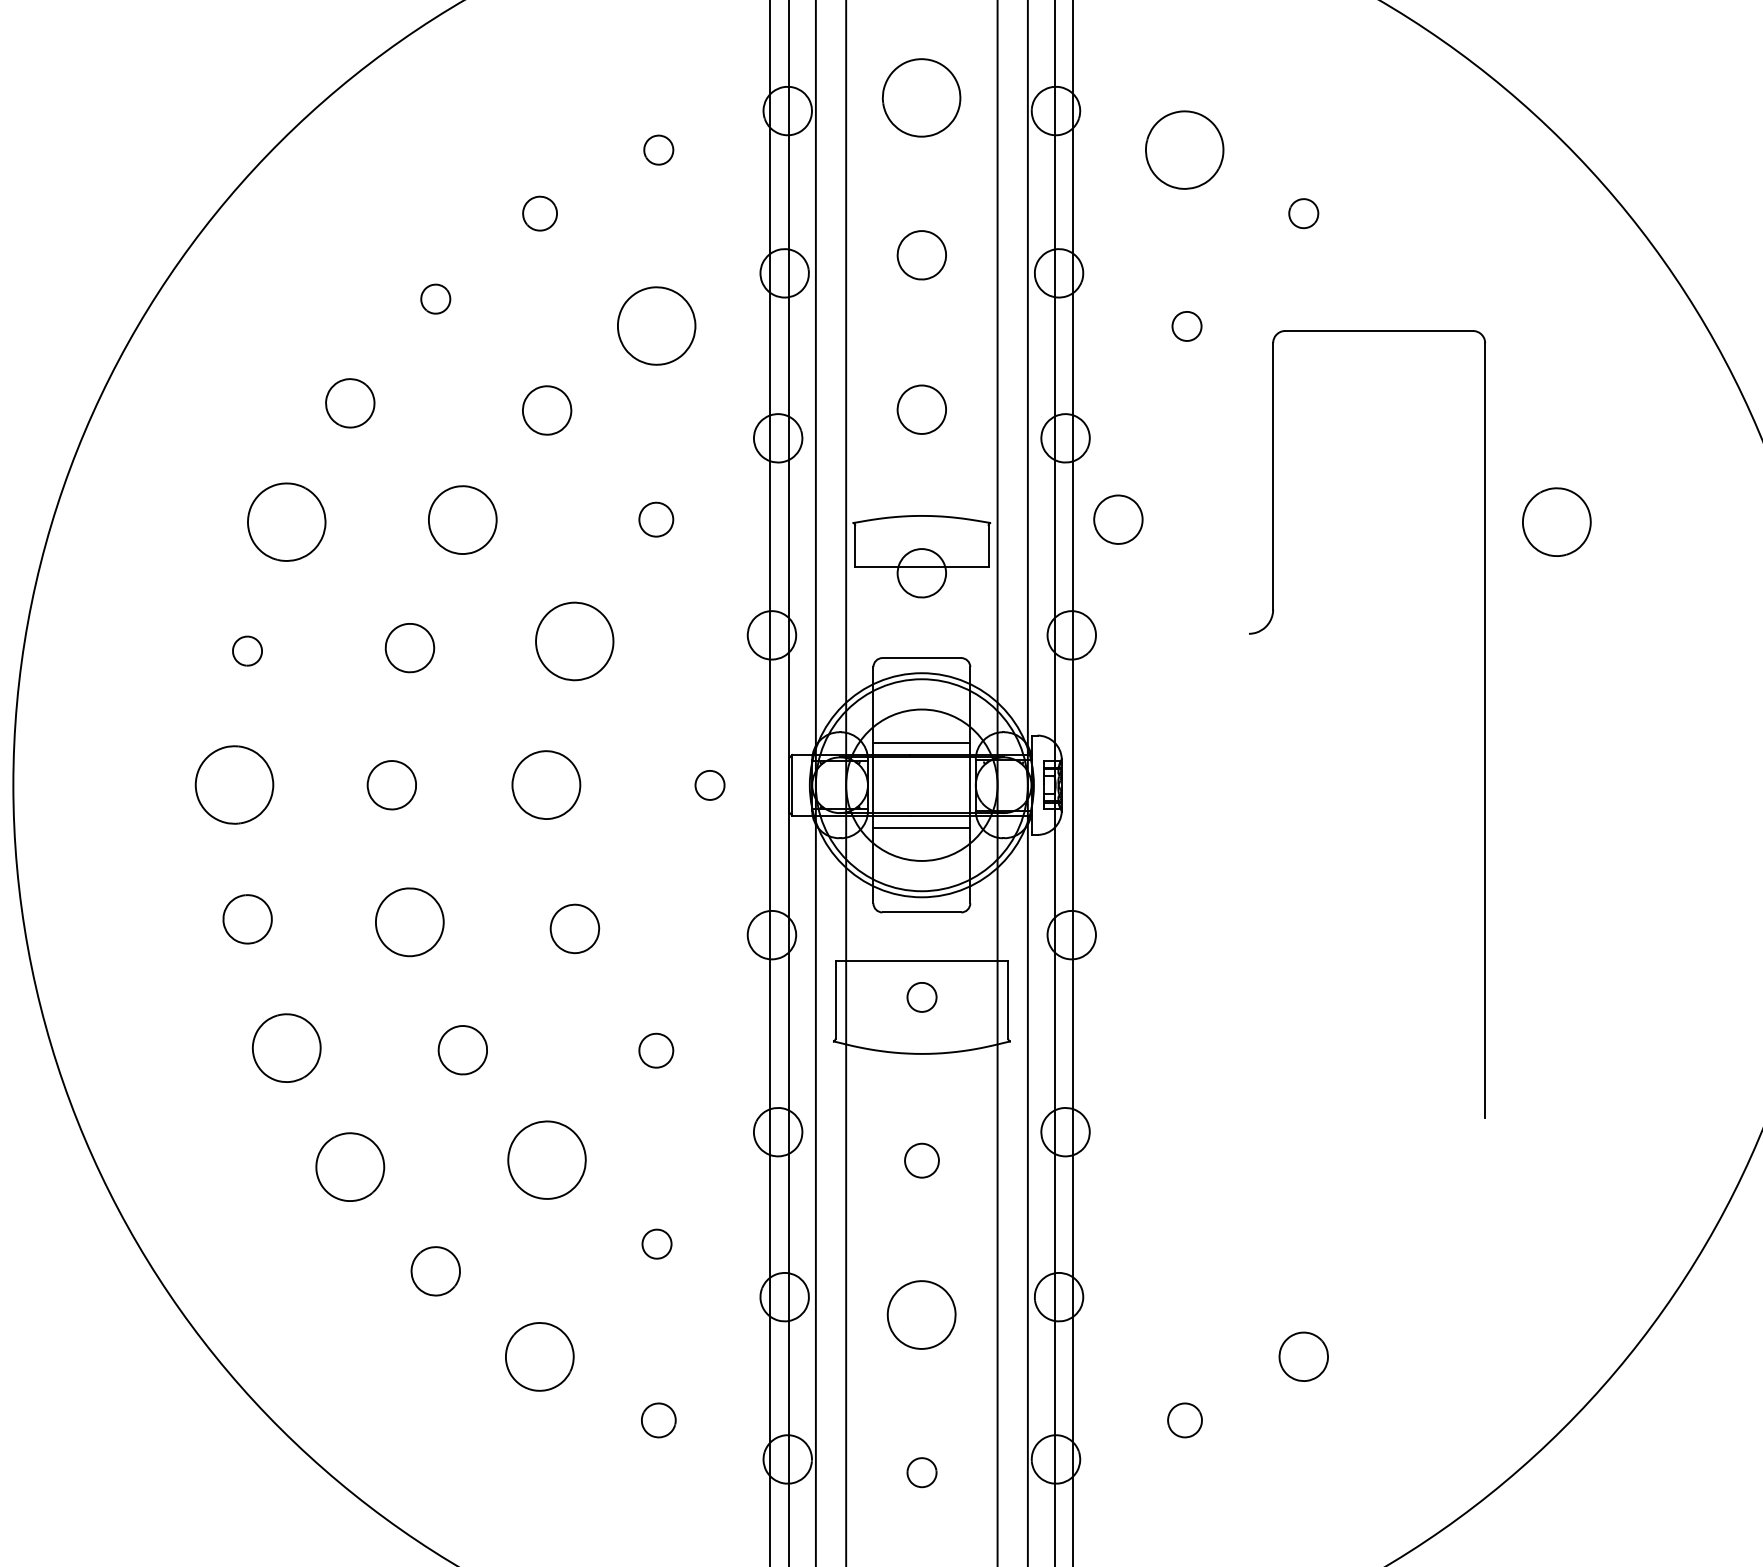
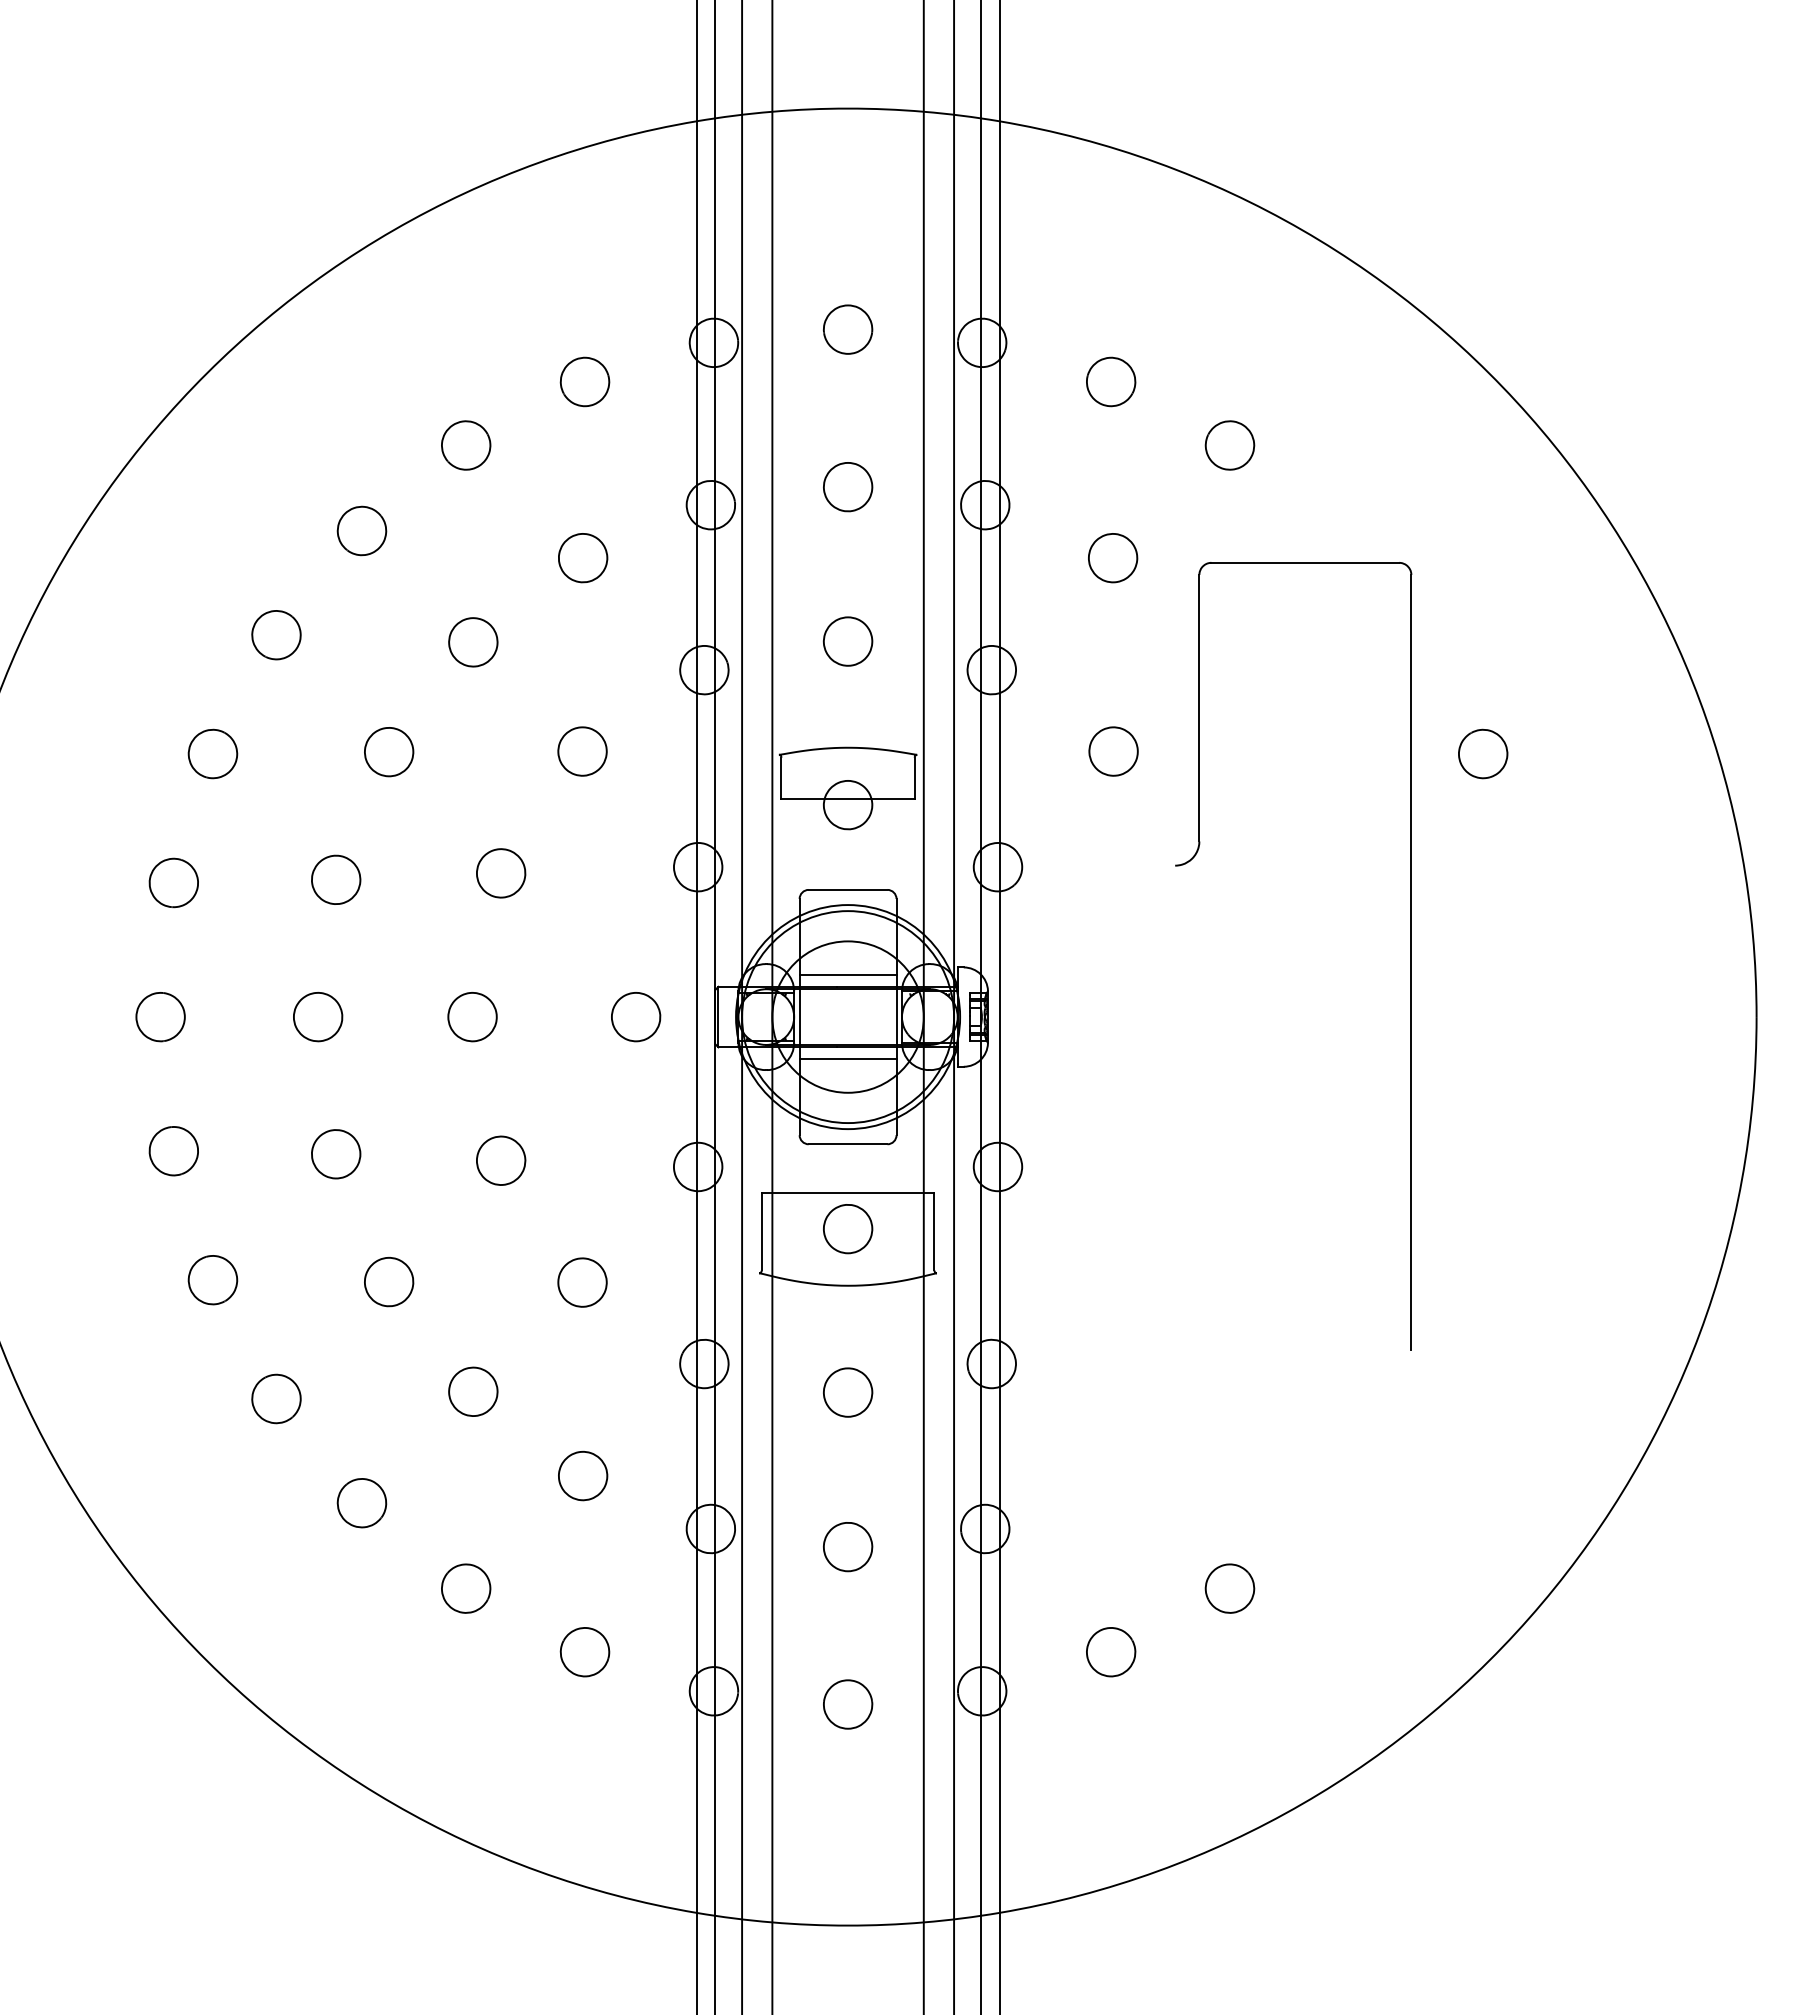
part: (922, 97) -> (848, 329), size x0.62
part: (658, 149) -> (584, 381), size x1.67
part: (1185, 149) -> (1111, 381), size x0.62
part: (540, 213) -> (466, 445), size x1.43
part: (1303, 213) -> (1229, 445), size x1.67
part: (435, 298) -> (361, 530), size x1.67
part: (657, 326) -> (583, 558), size x0.62
part: (1187, 326) -> (1113, 558), size x1.67
part: (656, 519) -> (582, 751), size x1.43
part: (1118, 519) -> (1113, 751), moved
part: (463, 520) -> (389, 752), size x0.71
part: (286, 521) -> (212, 753), size x0.62
part: (1557, 521) -> (1483, 753), size x0.71
part: (575, 641) -> (501, 873), size x0.62
part: (247, 650) -> (173, 882), size x1.67
part: (234, 785) -> (160, 1017), size x0.62
part: (546, 785) -> (472, 1017), size x0.71
part: (710, 785) -> (636, 1017), size x1.67
part: (410, 922) -> (336, 1154), size x0.71
part: (922, 997) -> (848, 1229), size x1.67
part: (286, 1048) -> (212, 1280), size x0.71
part: (656, 1050) -> (582, 1282), size x1.43
part: (547, 1159) -> (473, 1391), size x0.62
part: (922, 1160) -> (848, 1392), size x1.43
part: (350, 1166) -> (276, 1398), size x0.71
part: (657, 1243) -> (583, 1475), size x1.67
part: (922, 1315) -> (848, 1547), size x0.71
part: (540, 1356) -> (466, 1588), size x0.71
part: (658, 1420) -> (584, 1652), size x1.43
part: (1185, 1420) -> (1111, 1652), size x1.43
part: (922, 1472) -> (848, 1704), size x1.67

